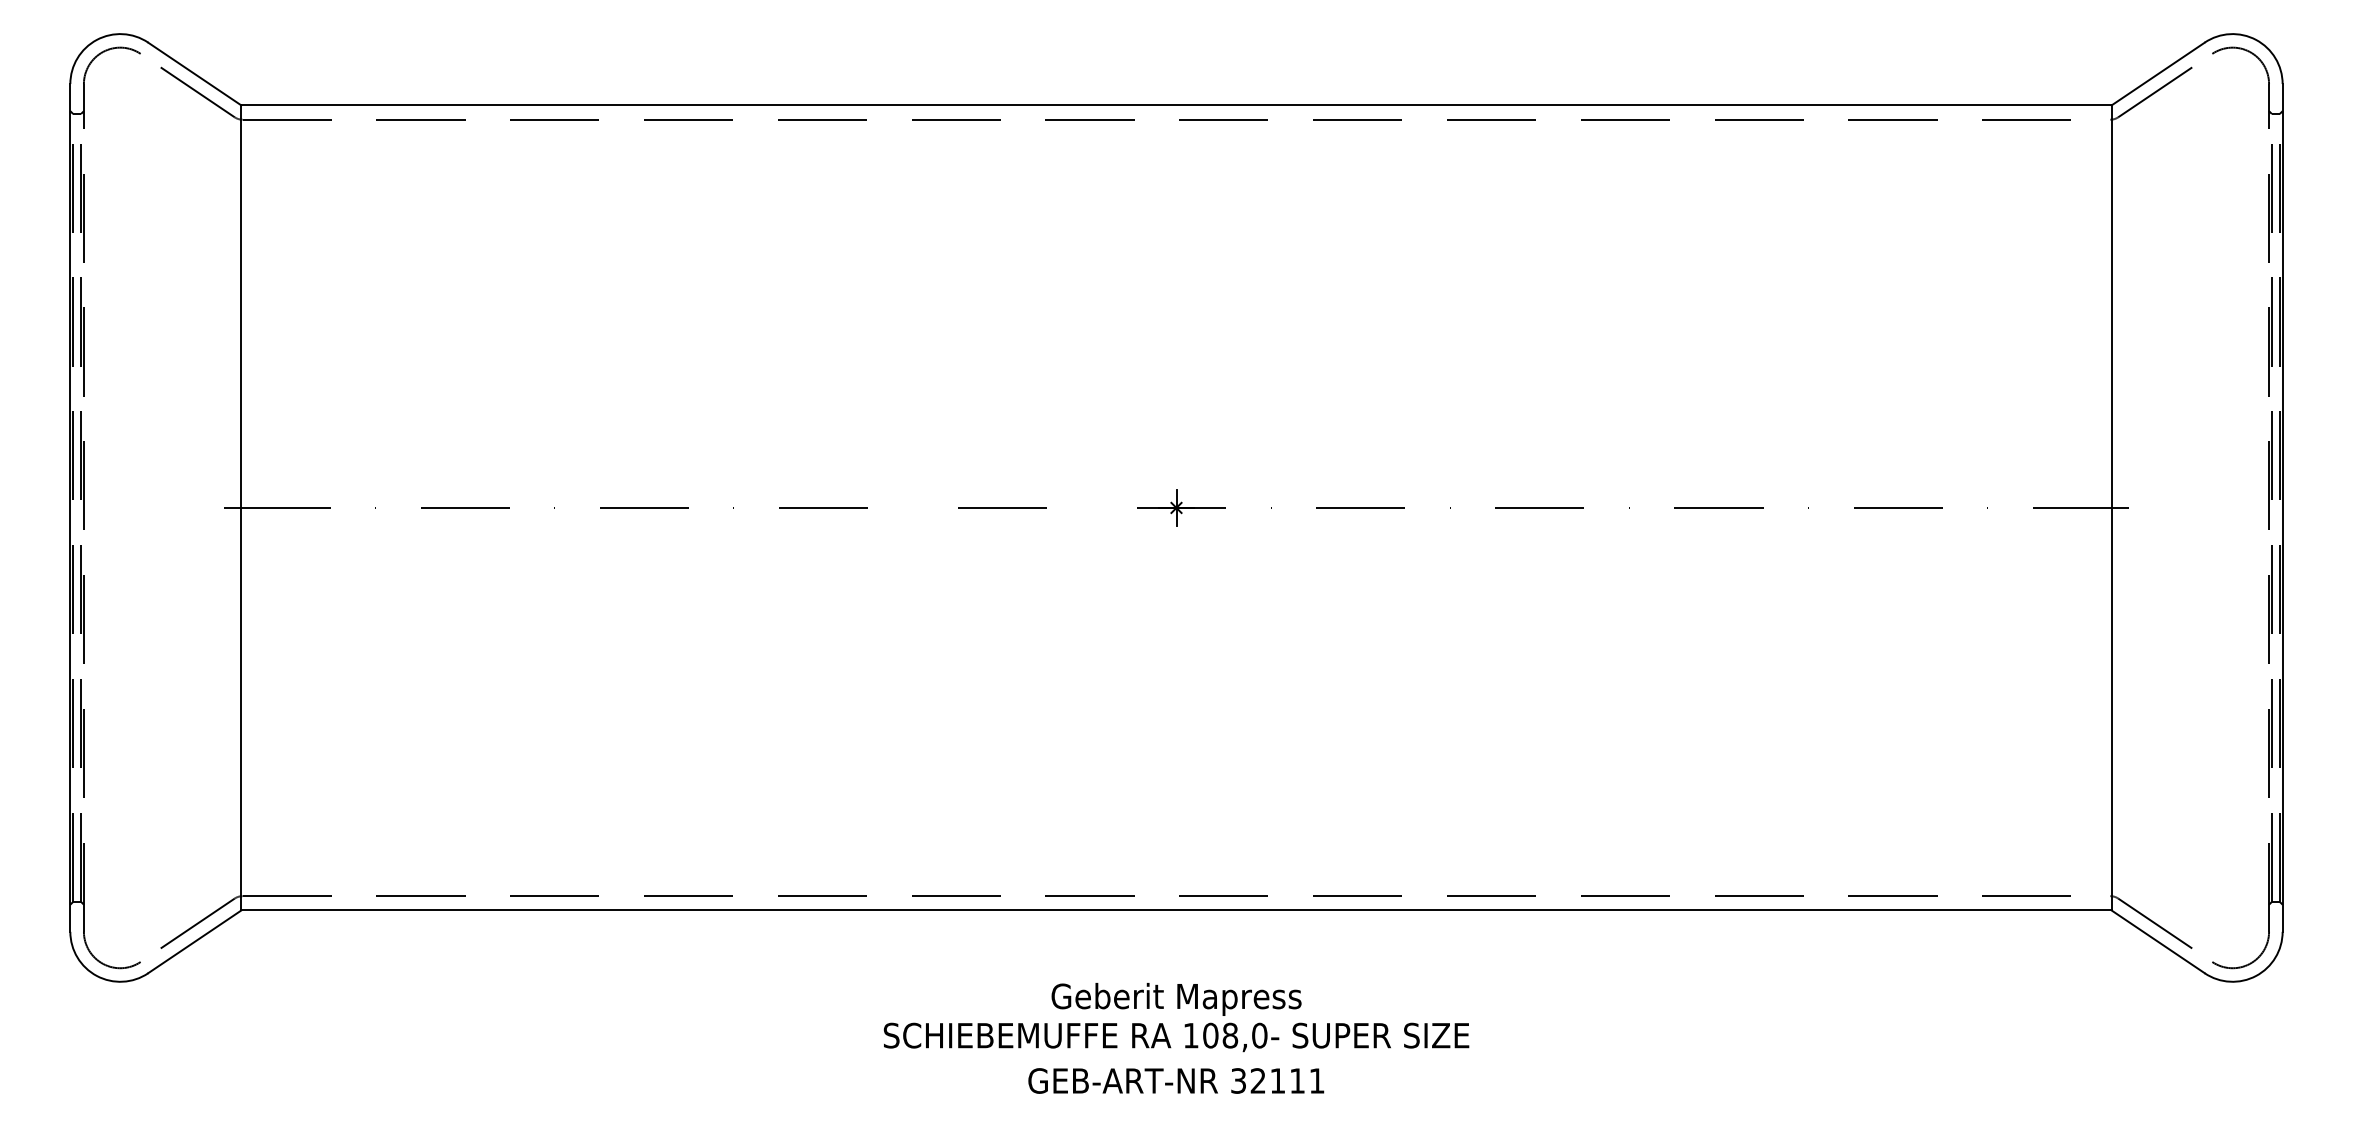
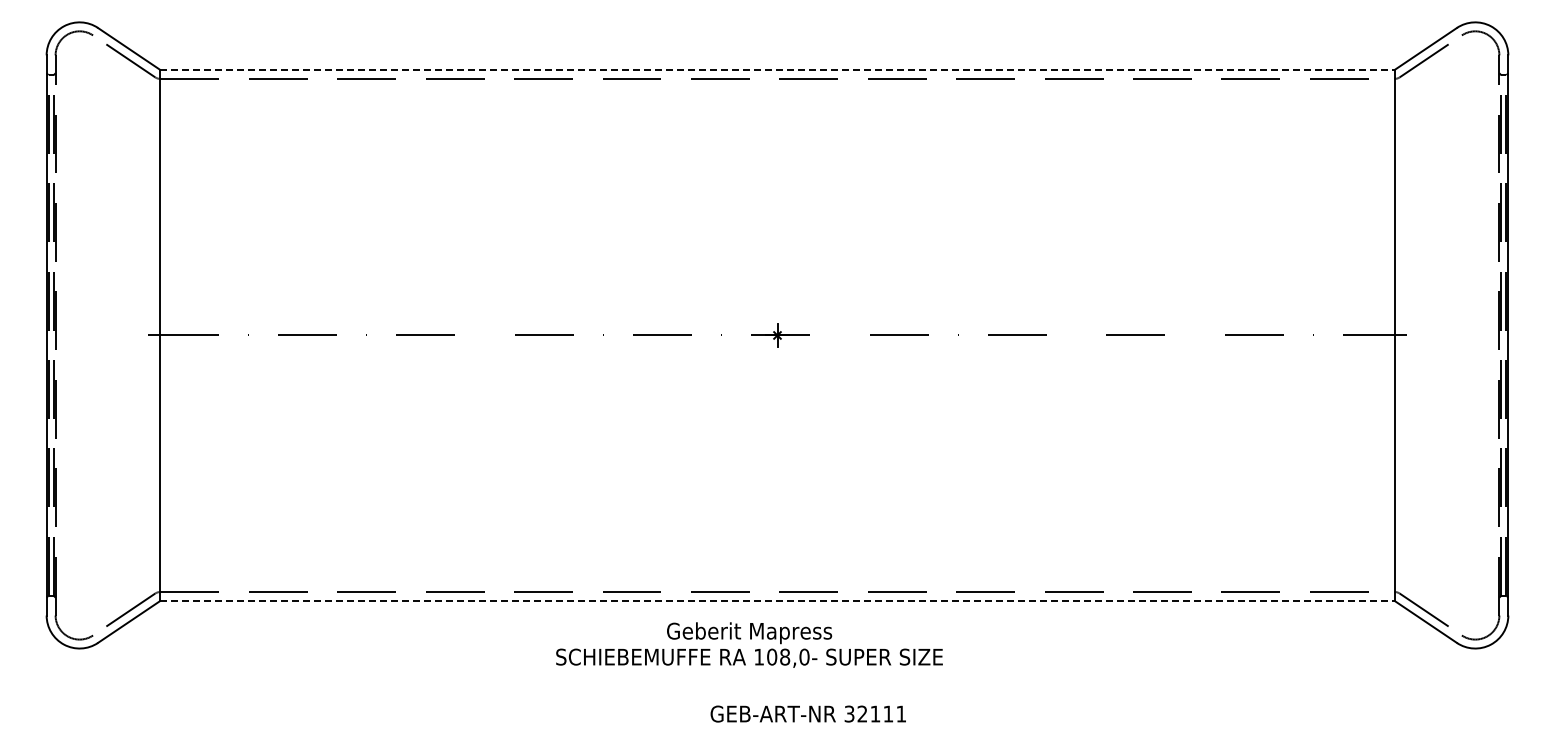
line: (1176, 105) -> (777, 69), solid -> dashed
line: (1176, 910) -> (777, 601), solid -> dashed
text: (1176, 1016) -> (749, 644), moved
text: (1174, 1080) -> (807, 713), moved

